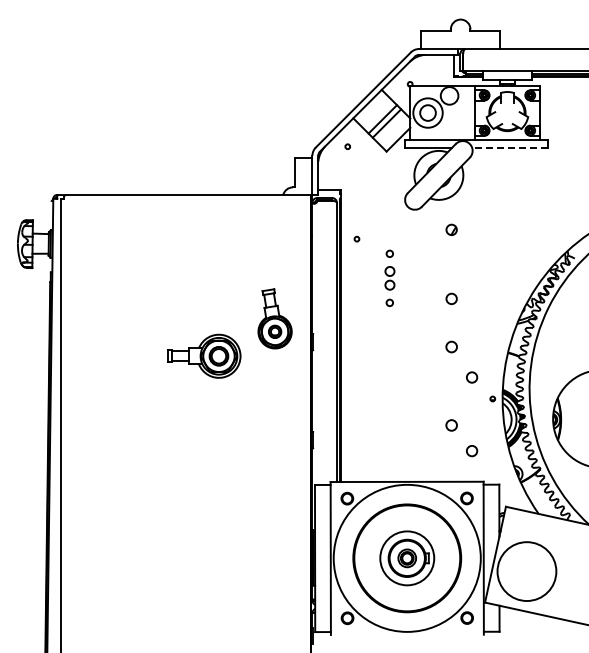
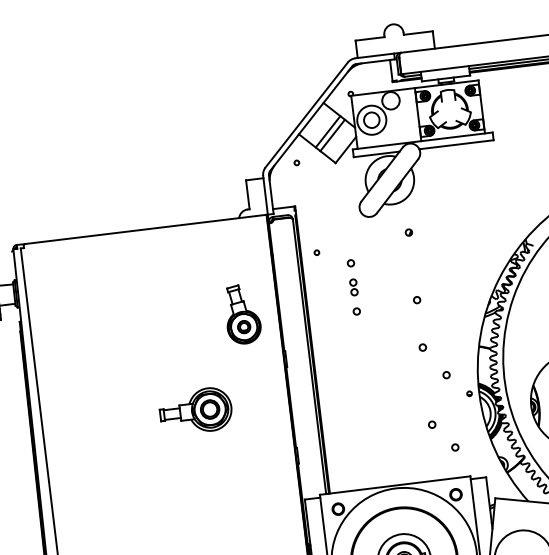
line: (509, 147) -> (456, 144), dashed -> solid
part: (451, 230) -> (408, 232), size x0.62
part: (389, 278) -> (353, 287), size x0.71
circle: (451, 298) -> (416, 299), size x0.62
part: (274, 318) -> (242, 314), moved
circle: (451, 346) -> (422, 347), size x0.62
part: (204, 355) -> (195, 410), moved
circle: (471, 377) -> (446, 375), size x0.62
circle: (451, 425) -> (432, 424), size x0.62
circle: (471, 450) -> (454, 447), size x0.62

